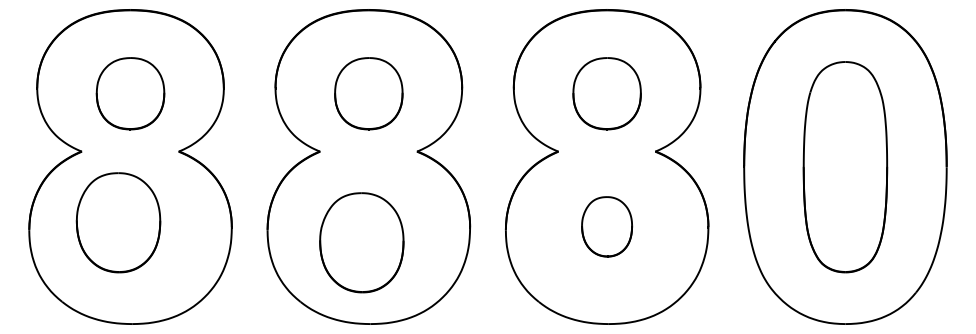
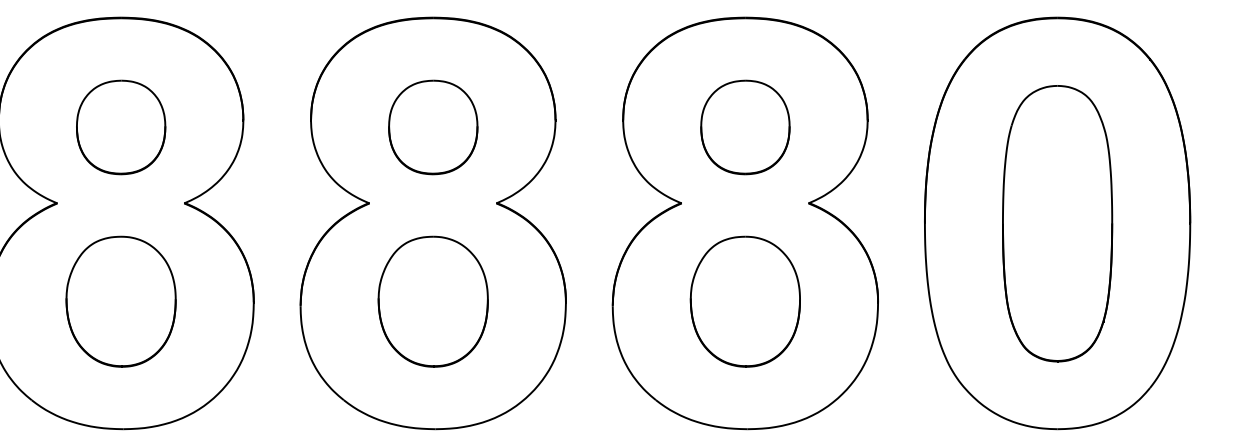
part: (118, 222) -> (121, 301), moved
part: (606, 226) -> (744, 301), size x1.67
part: (361, 242) -> (432, 301), moved

